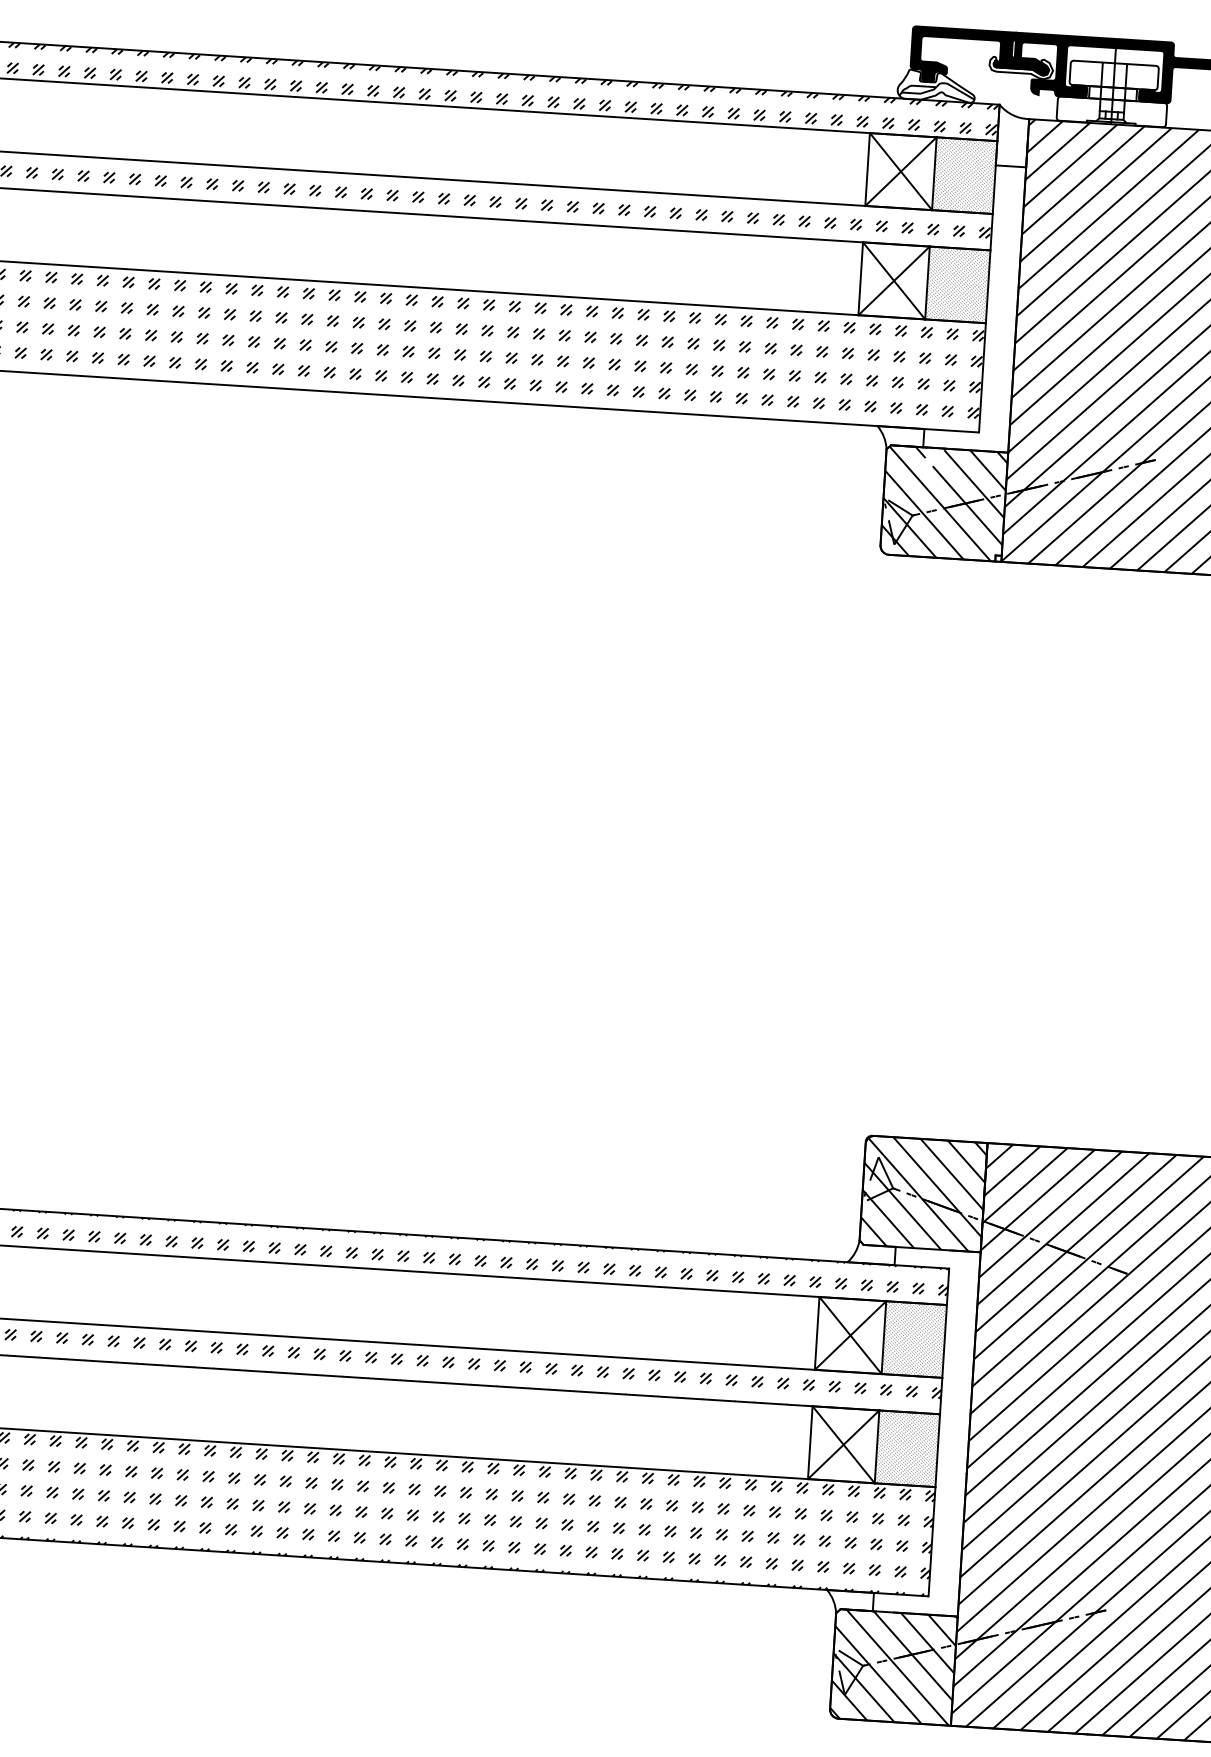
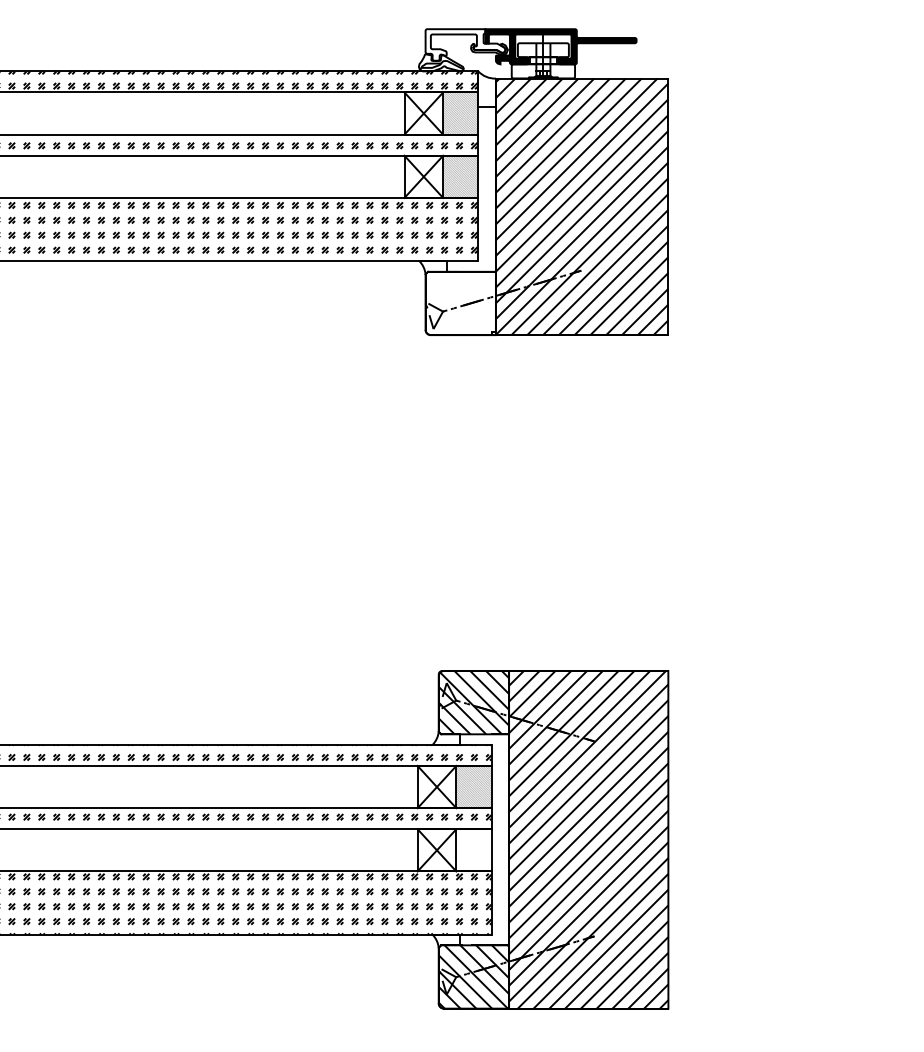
fill: (980, 56) -> (465, 44), removed
hatch: (943, 503) -> (460, 303), removed
hatch: (906, 1448) -> (473, 850), removed

